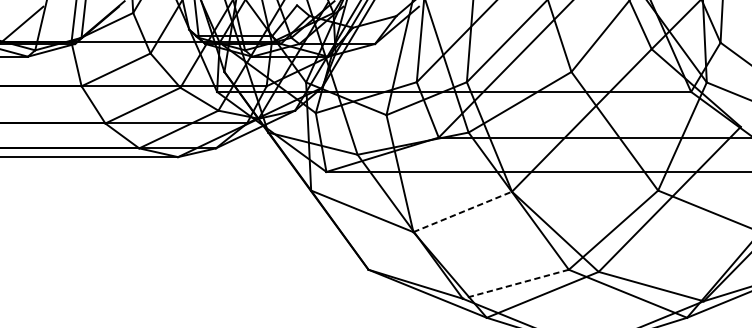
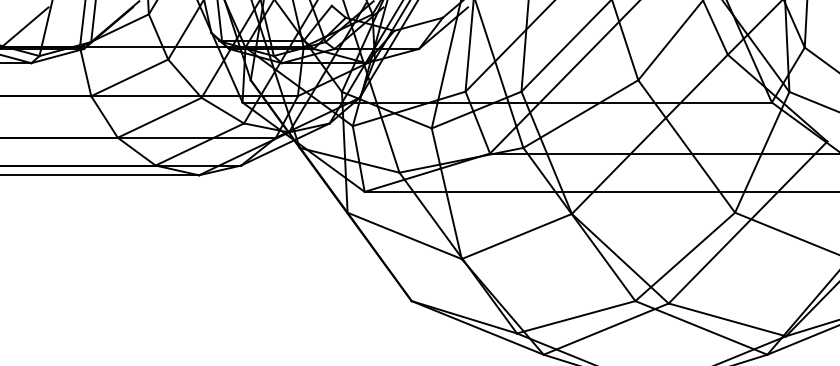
line: (463, 211) -> (517, 236), dashed -> solid
line: (515, 284) -> (575, 317), dashed -> solid

